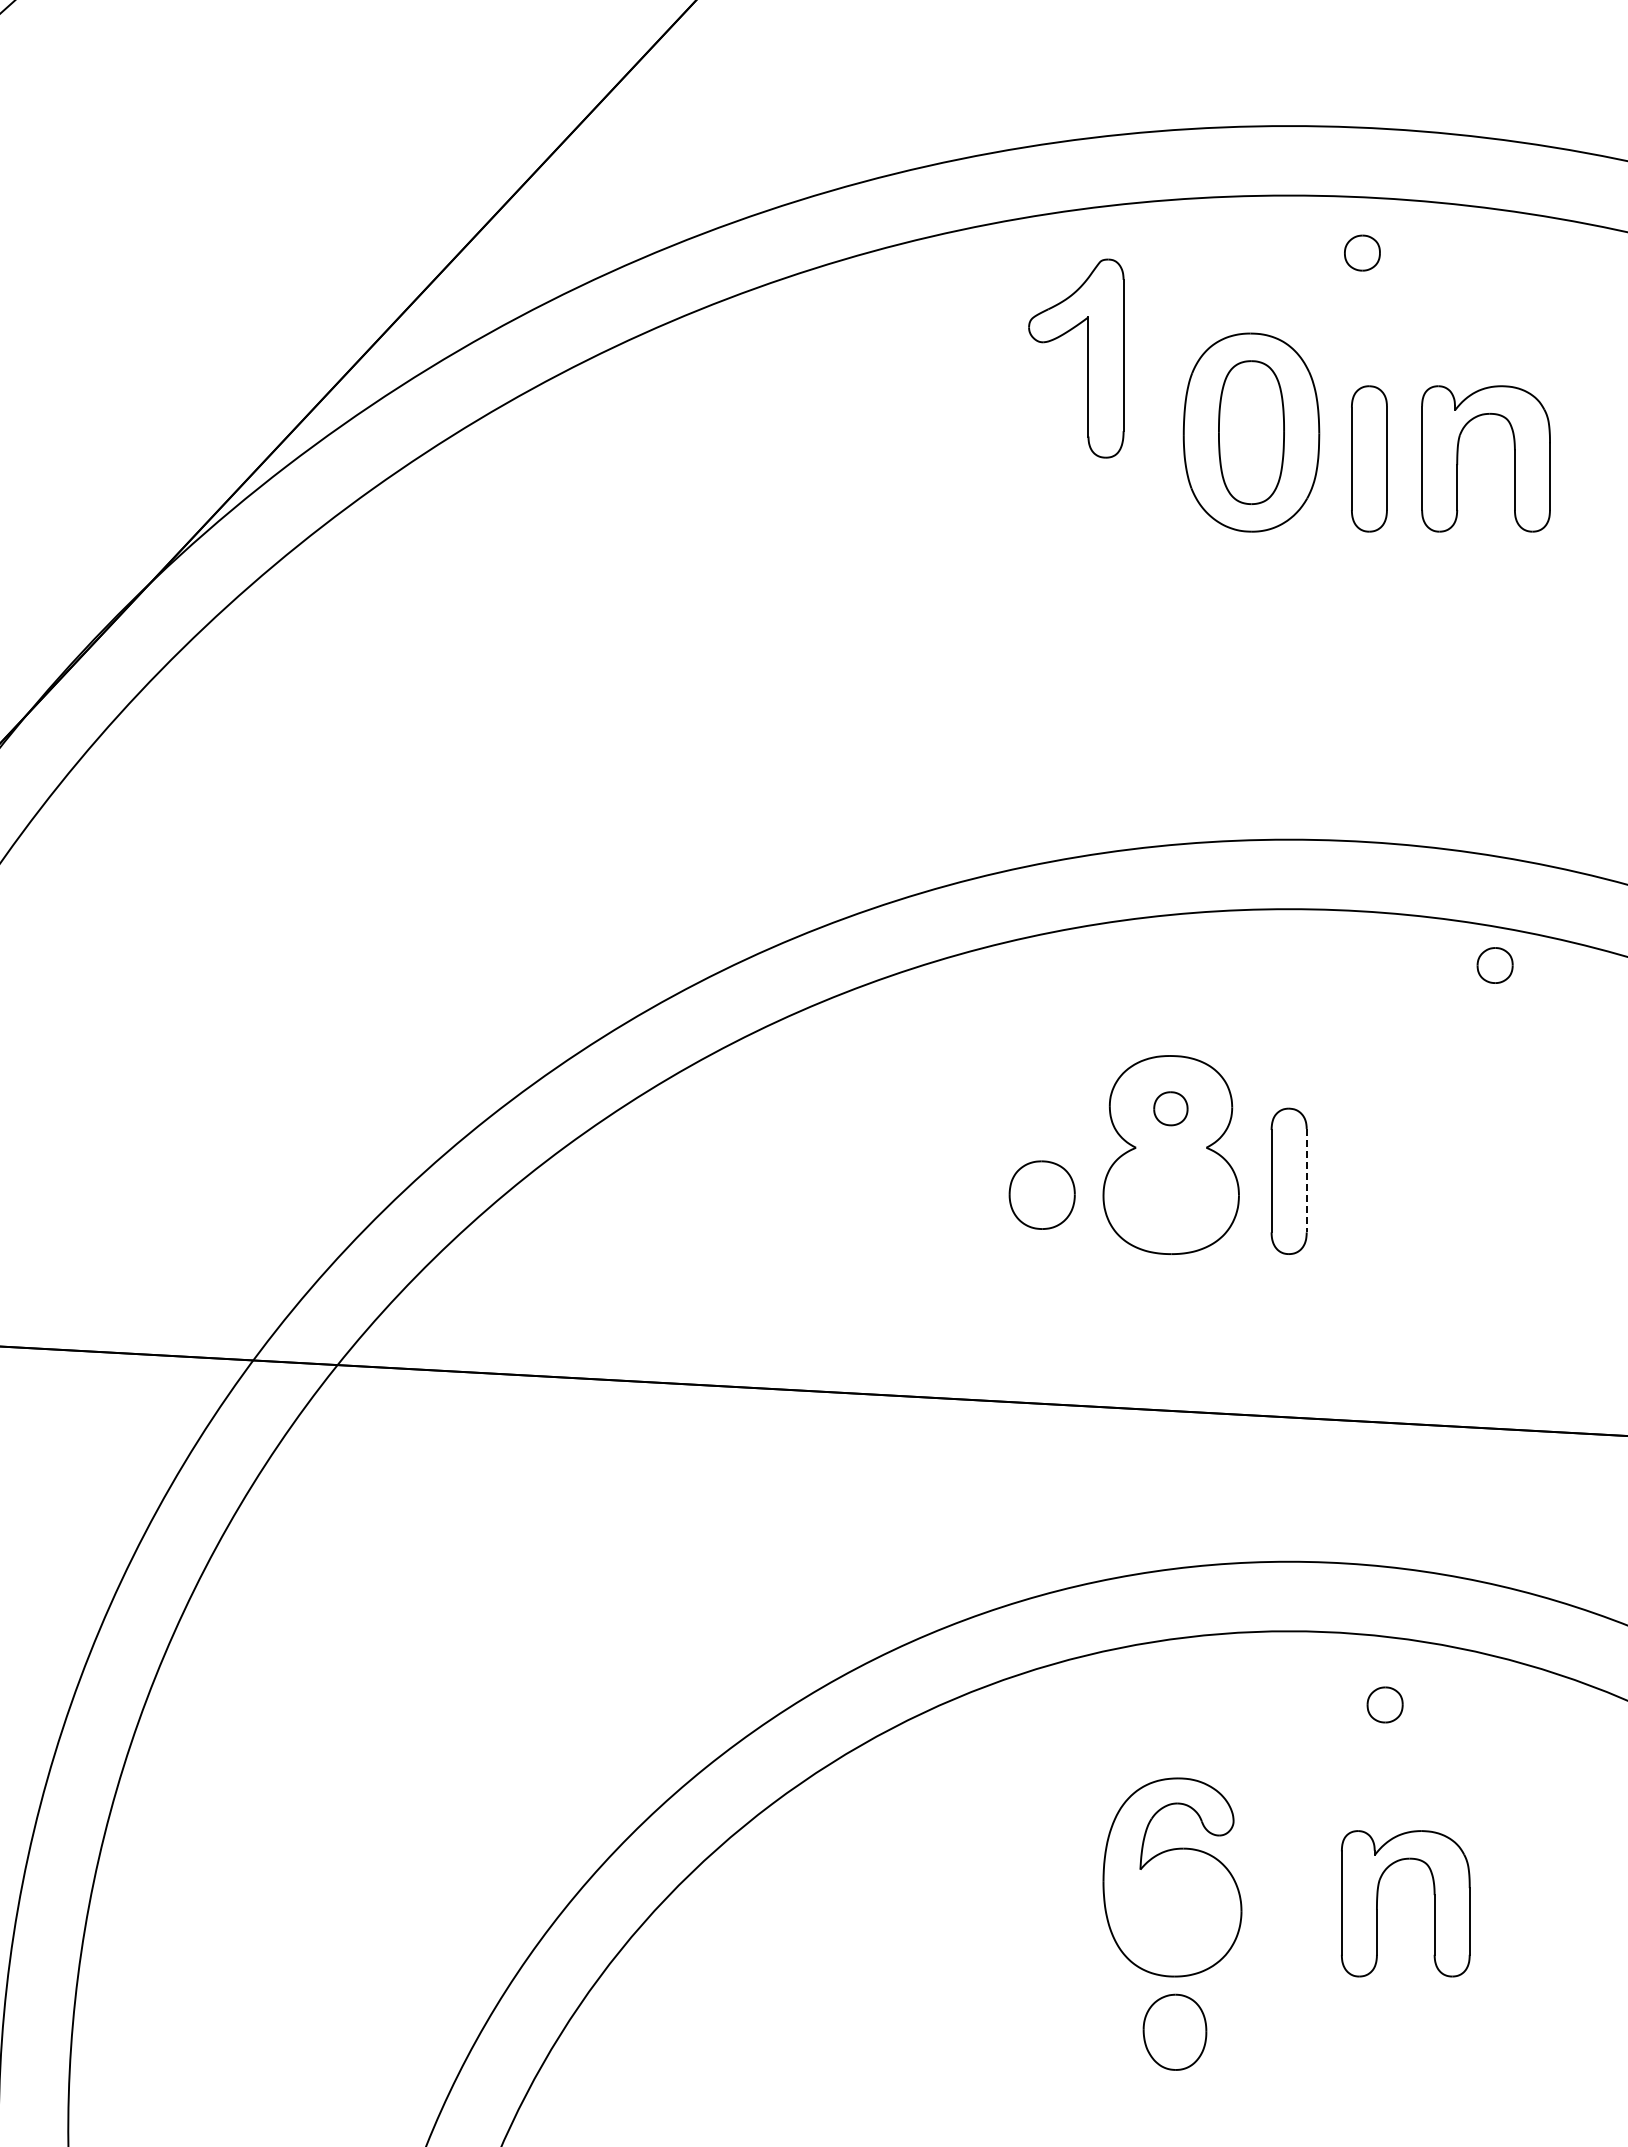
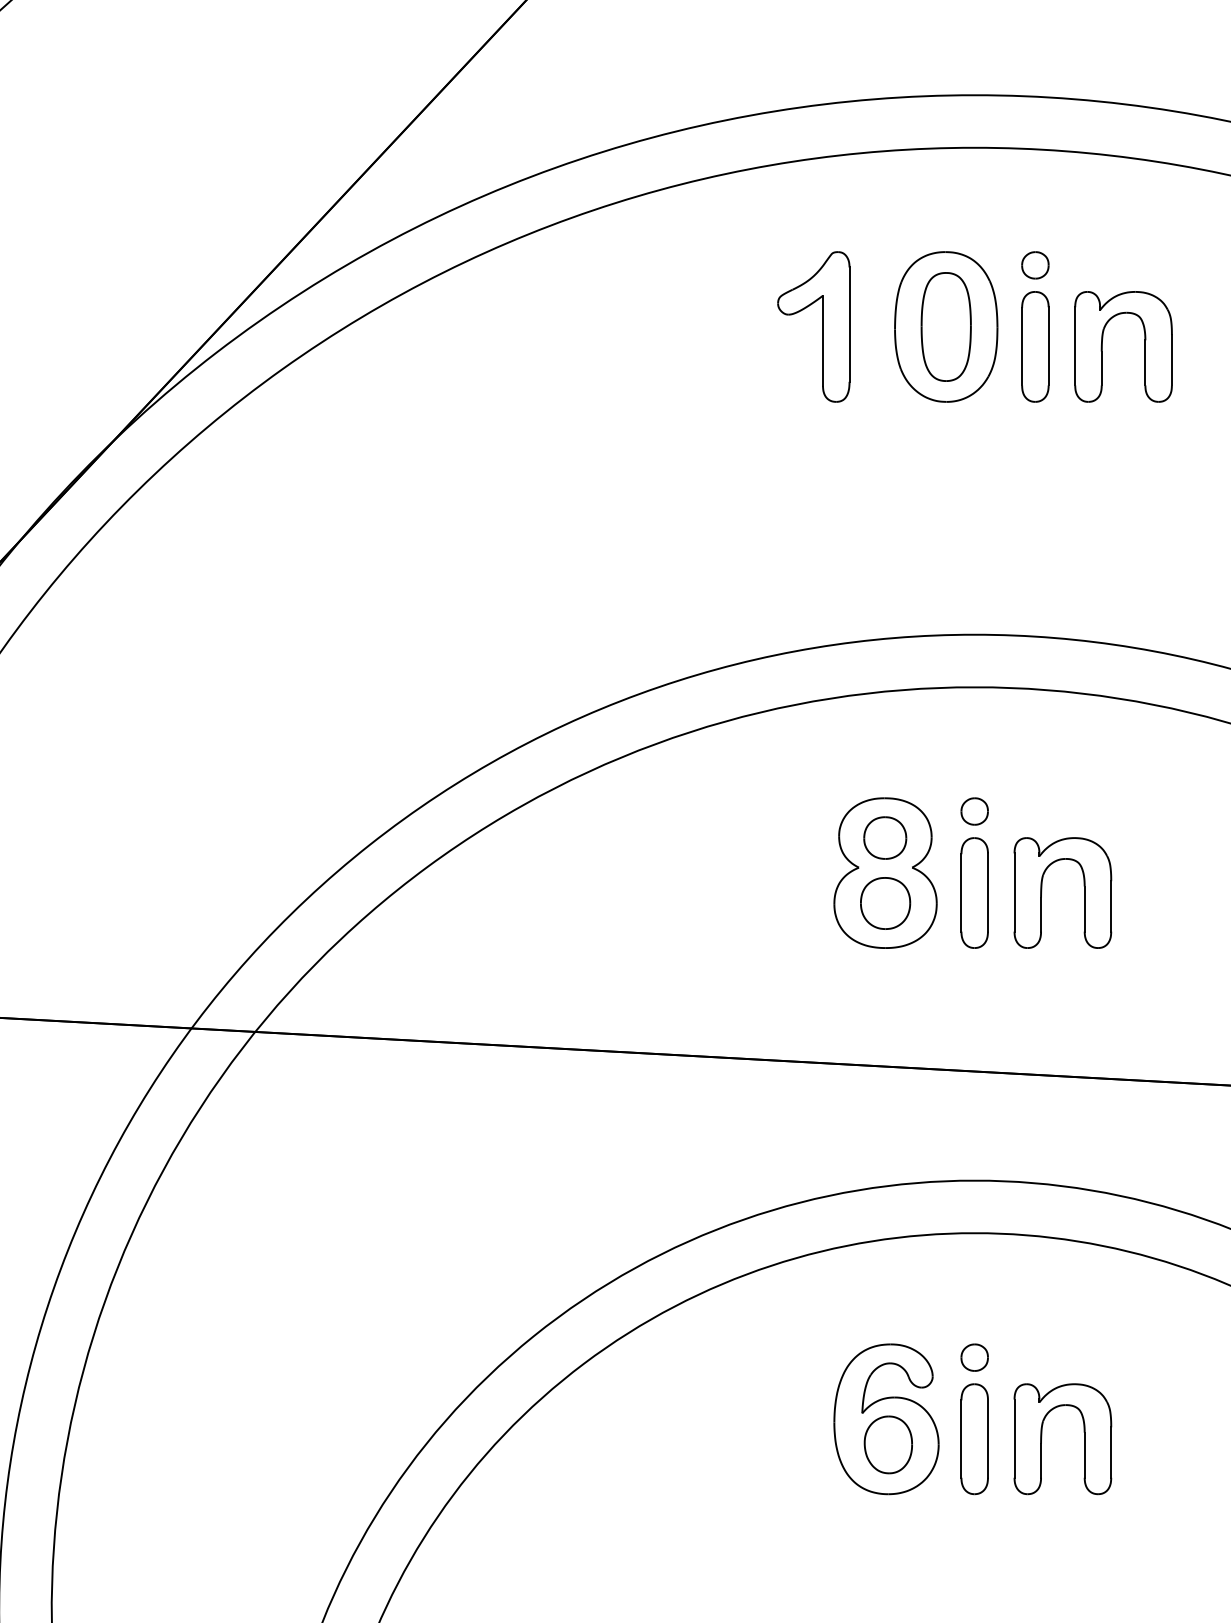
part: (1362, 252) -> (1035, 264), moved
part: (1087, 358) -> (822, 326), moved
part: (1494, 965) -> (974, 811), moved
part: (1170, 1108) -> (885, 837), size x1.67
part: (1378, 1175) -> (1042, 888), added
line: (1306, 1180) -> (987, 892), dashed -> solid
part: (1041, 1194) -> (885, 902), moved
part: (1384, 1704) -> (974, 1357), moved
part: (1288, 1903) -> (974, 1438), added
part: (1174, 2031) -> (888, 1444), moved

